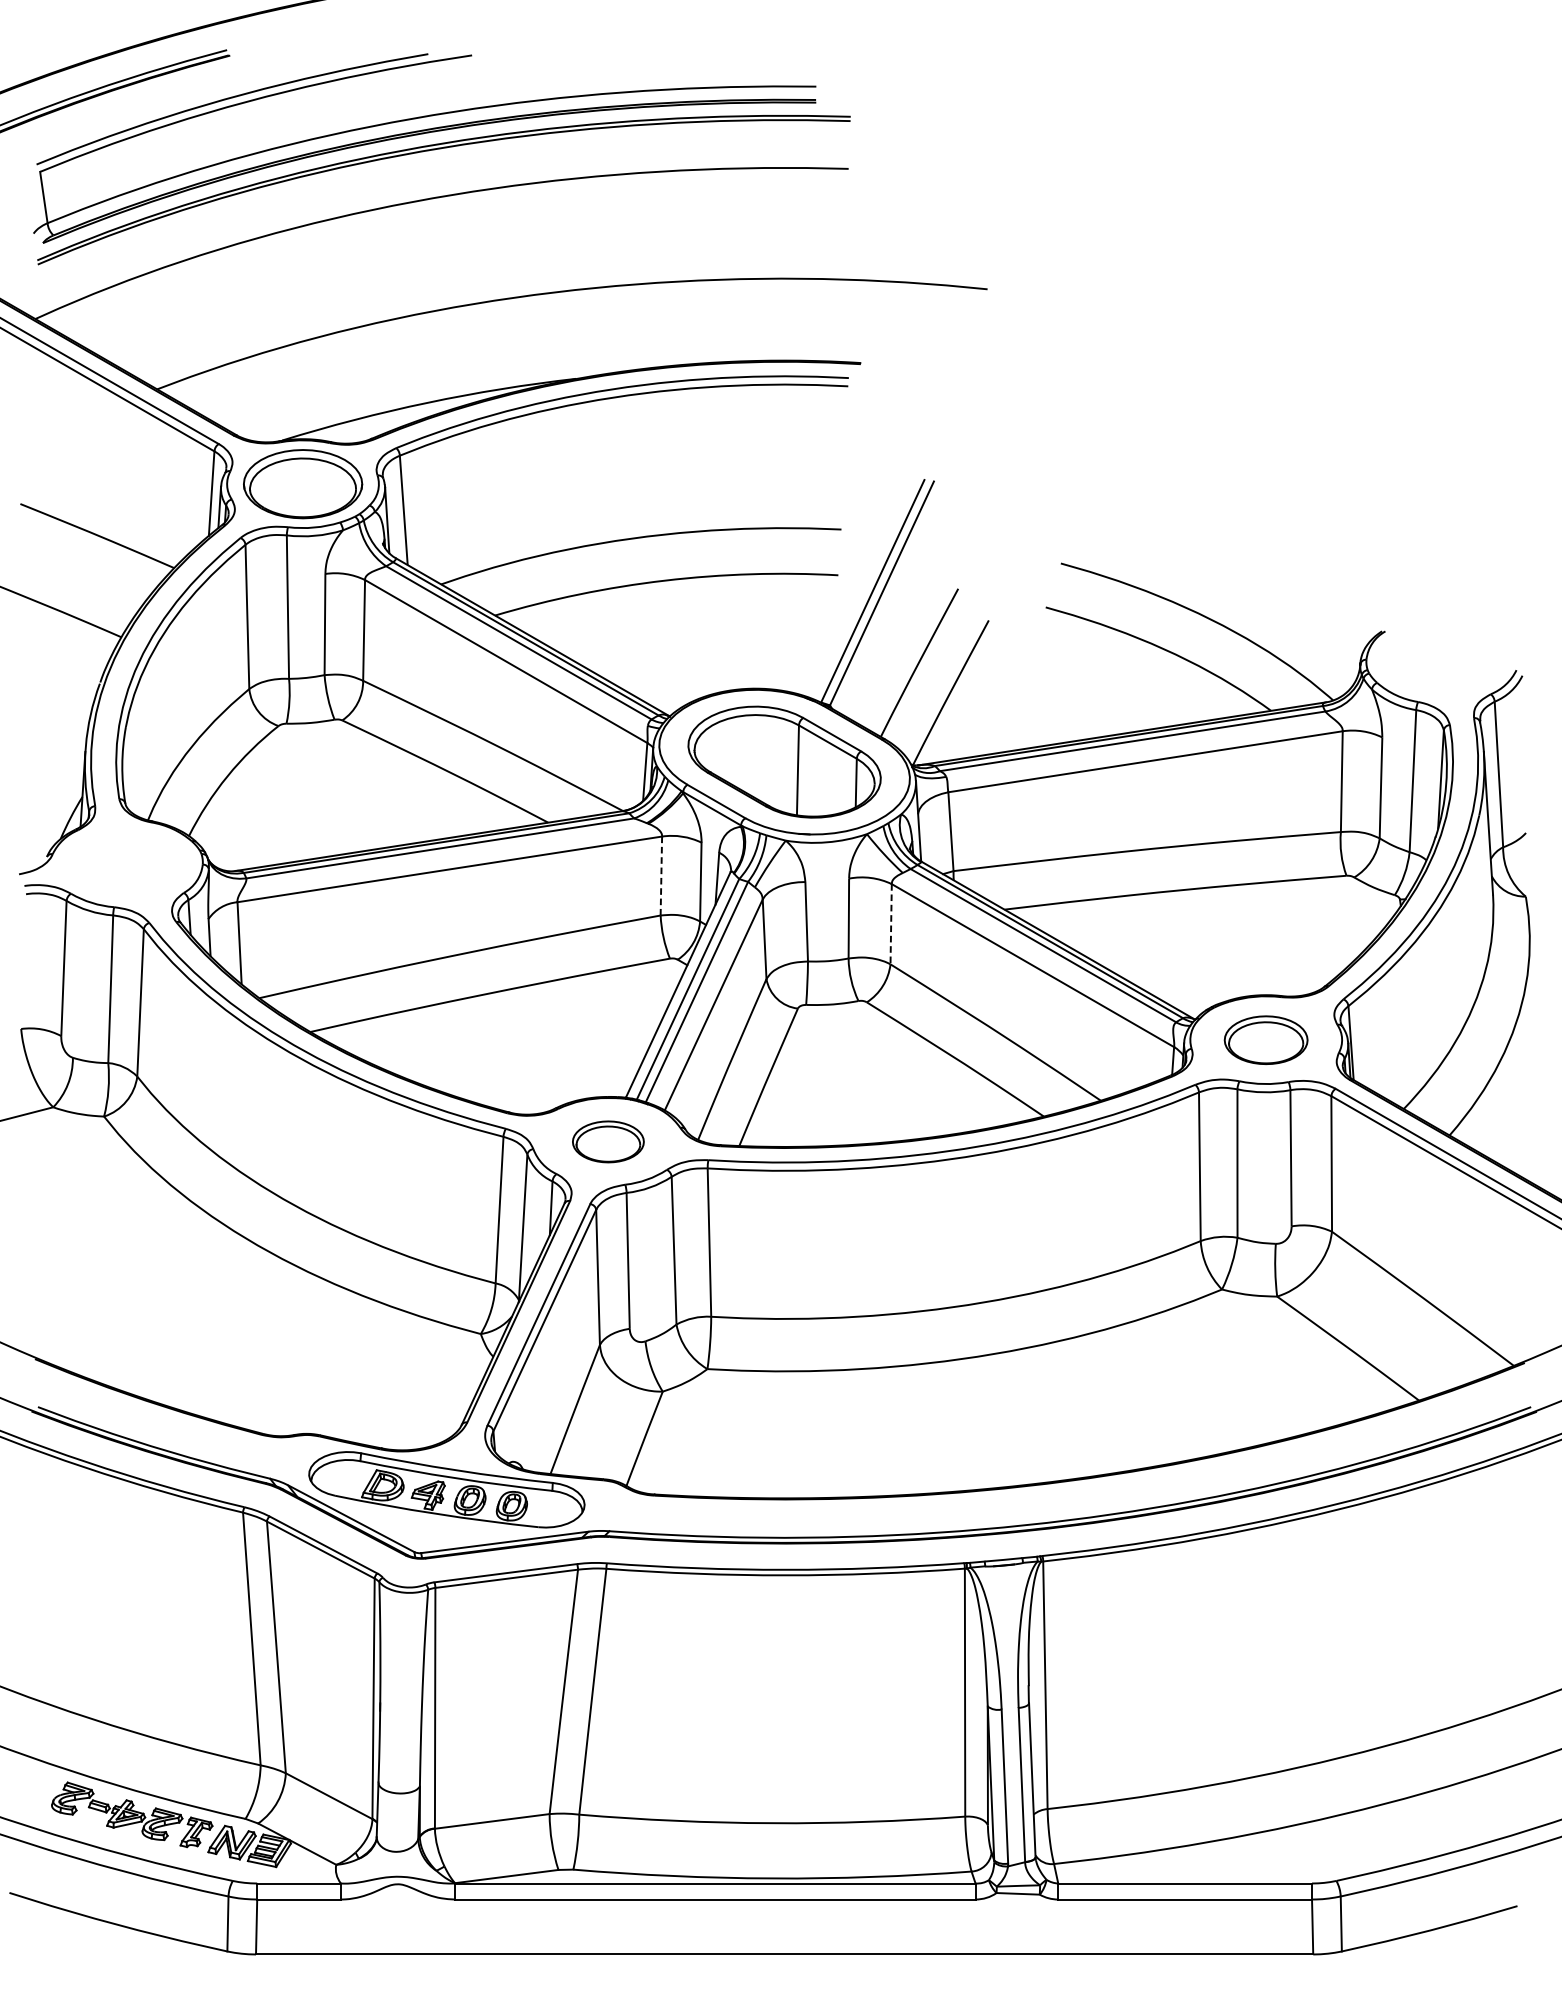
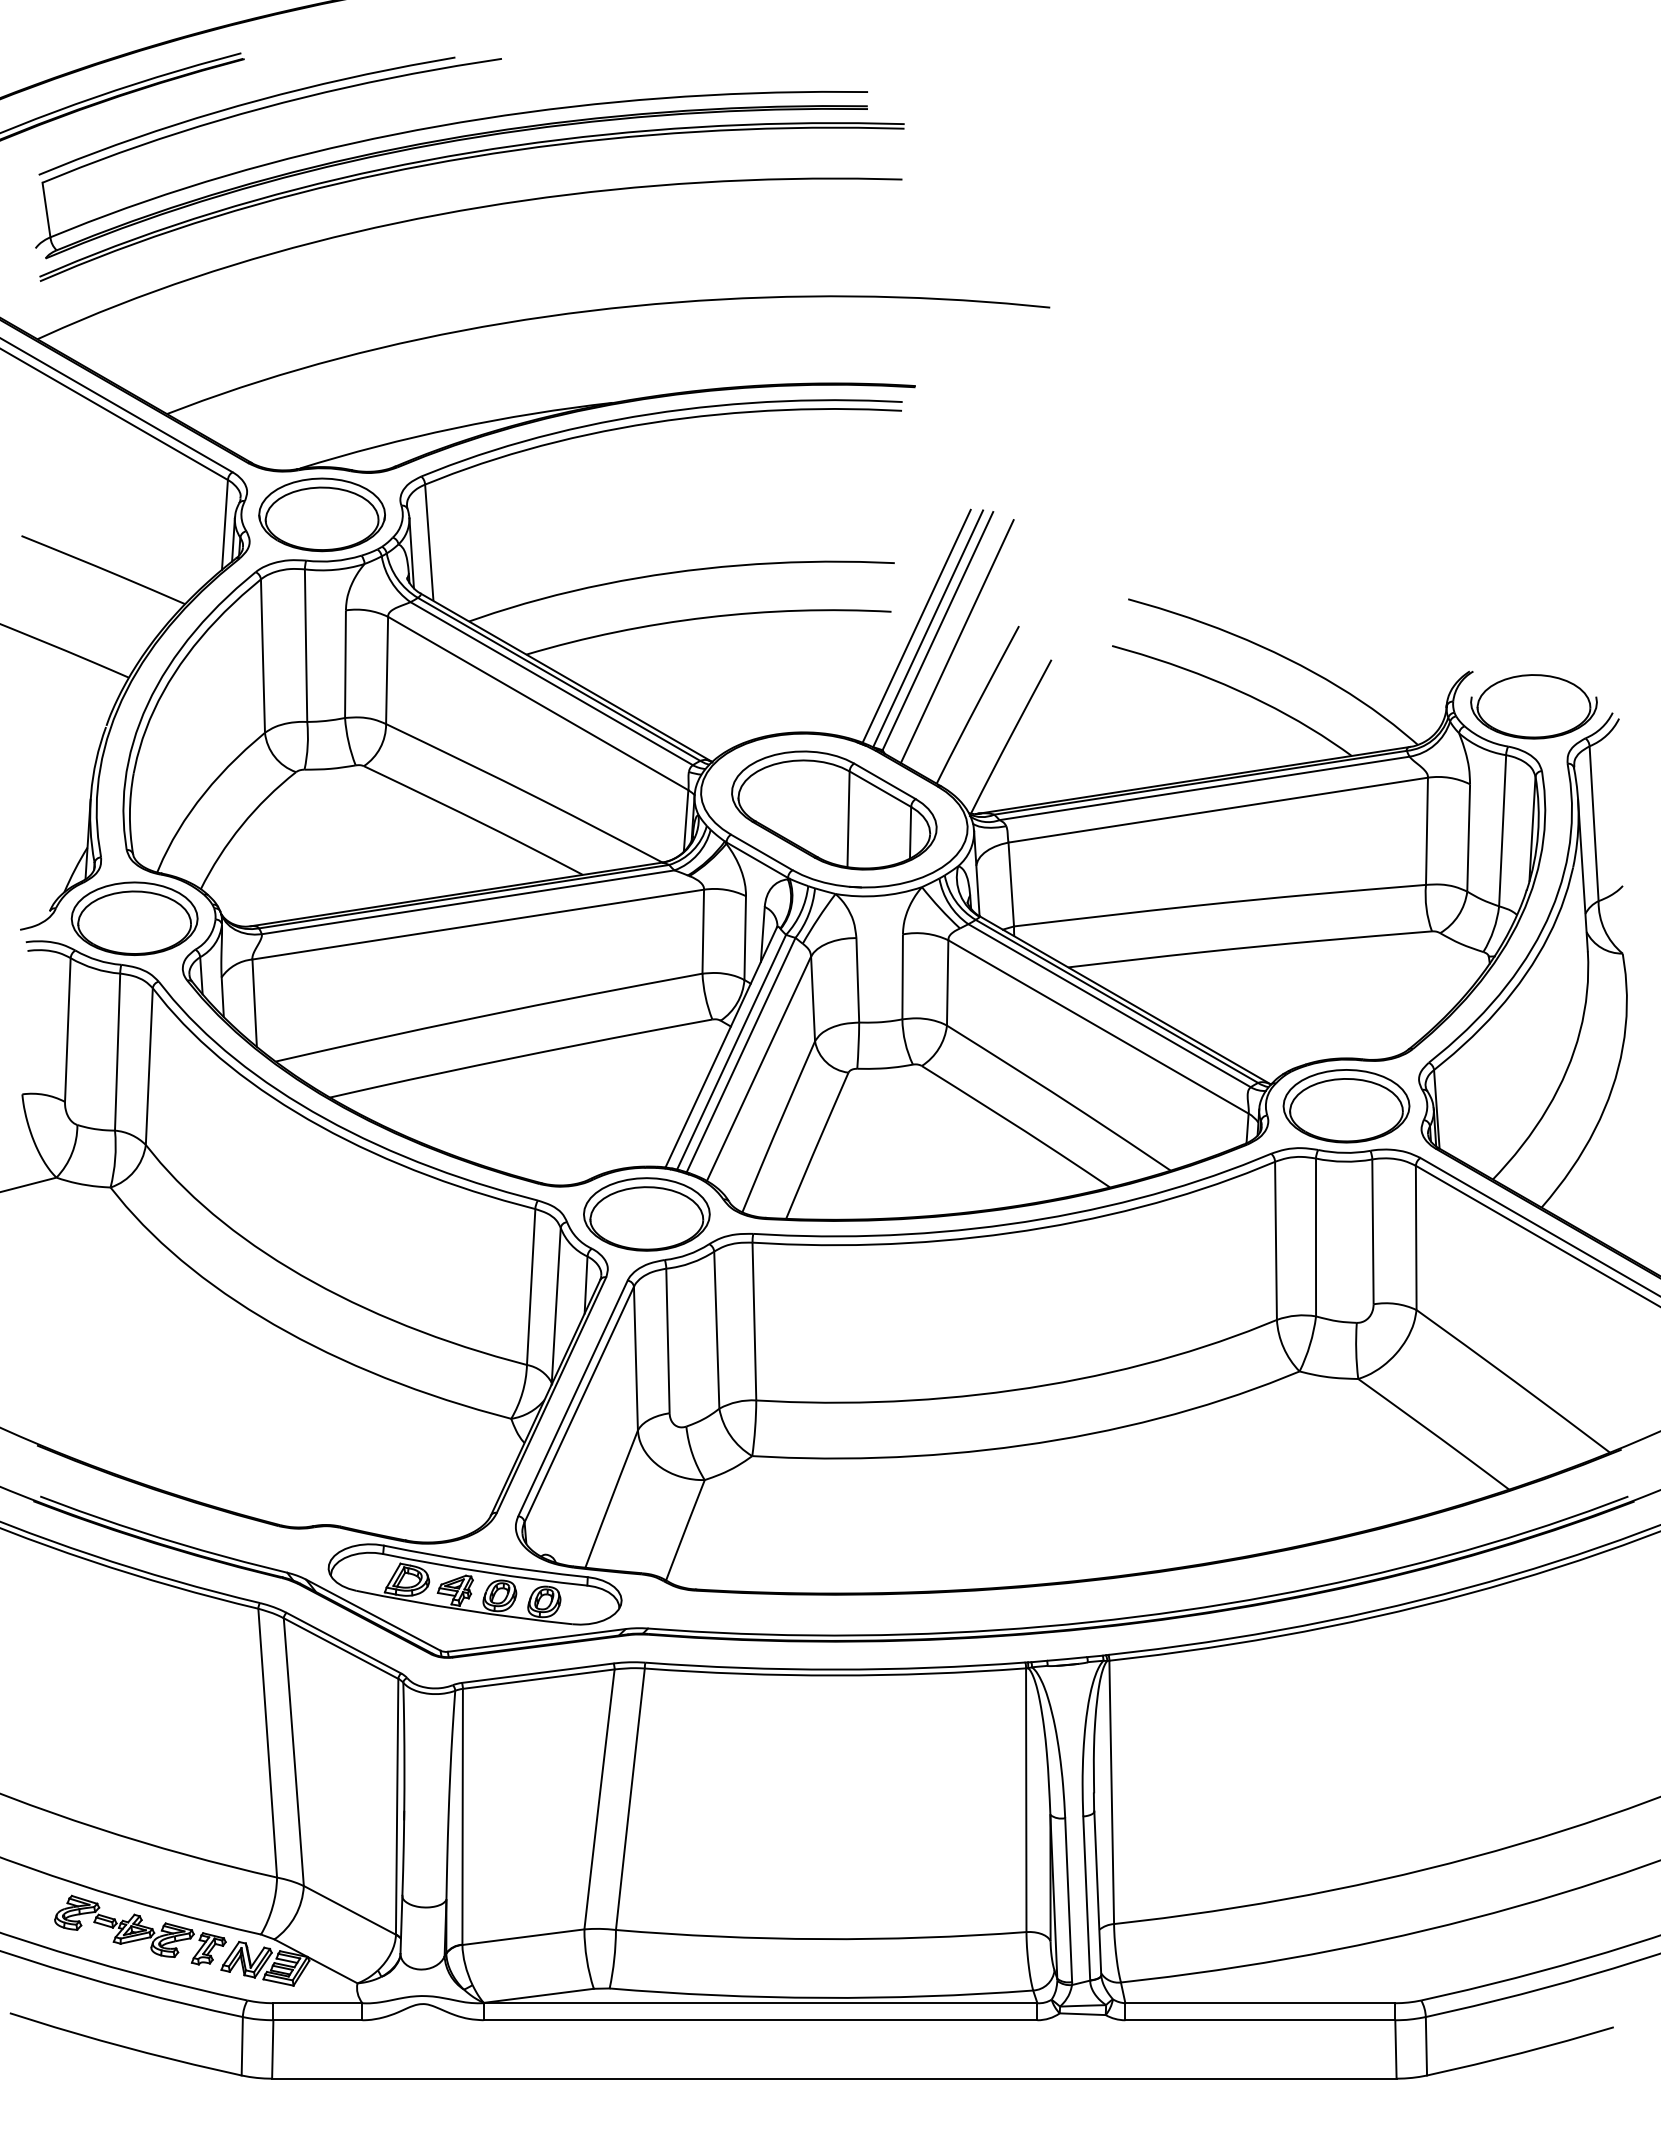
line: (861, 588) -> (916, 625), added
line: (899, 603) -> (956, 641), added
part: (1441, 664) -> (1533, 706), added
part: (126, 863) -> (134, 918), added
line: (661, 875) -> (703, 931), dashed -> solid
line: (891, 923) -> (947, 982), dashed -> solid
part: (1266, 1040) -> (1346, 1106), size x1.43
part: (608, 1141) -> (646, 1214), size x1.67

